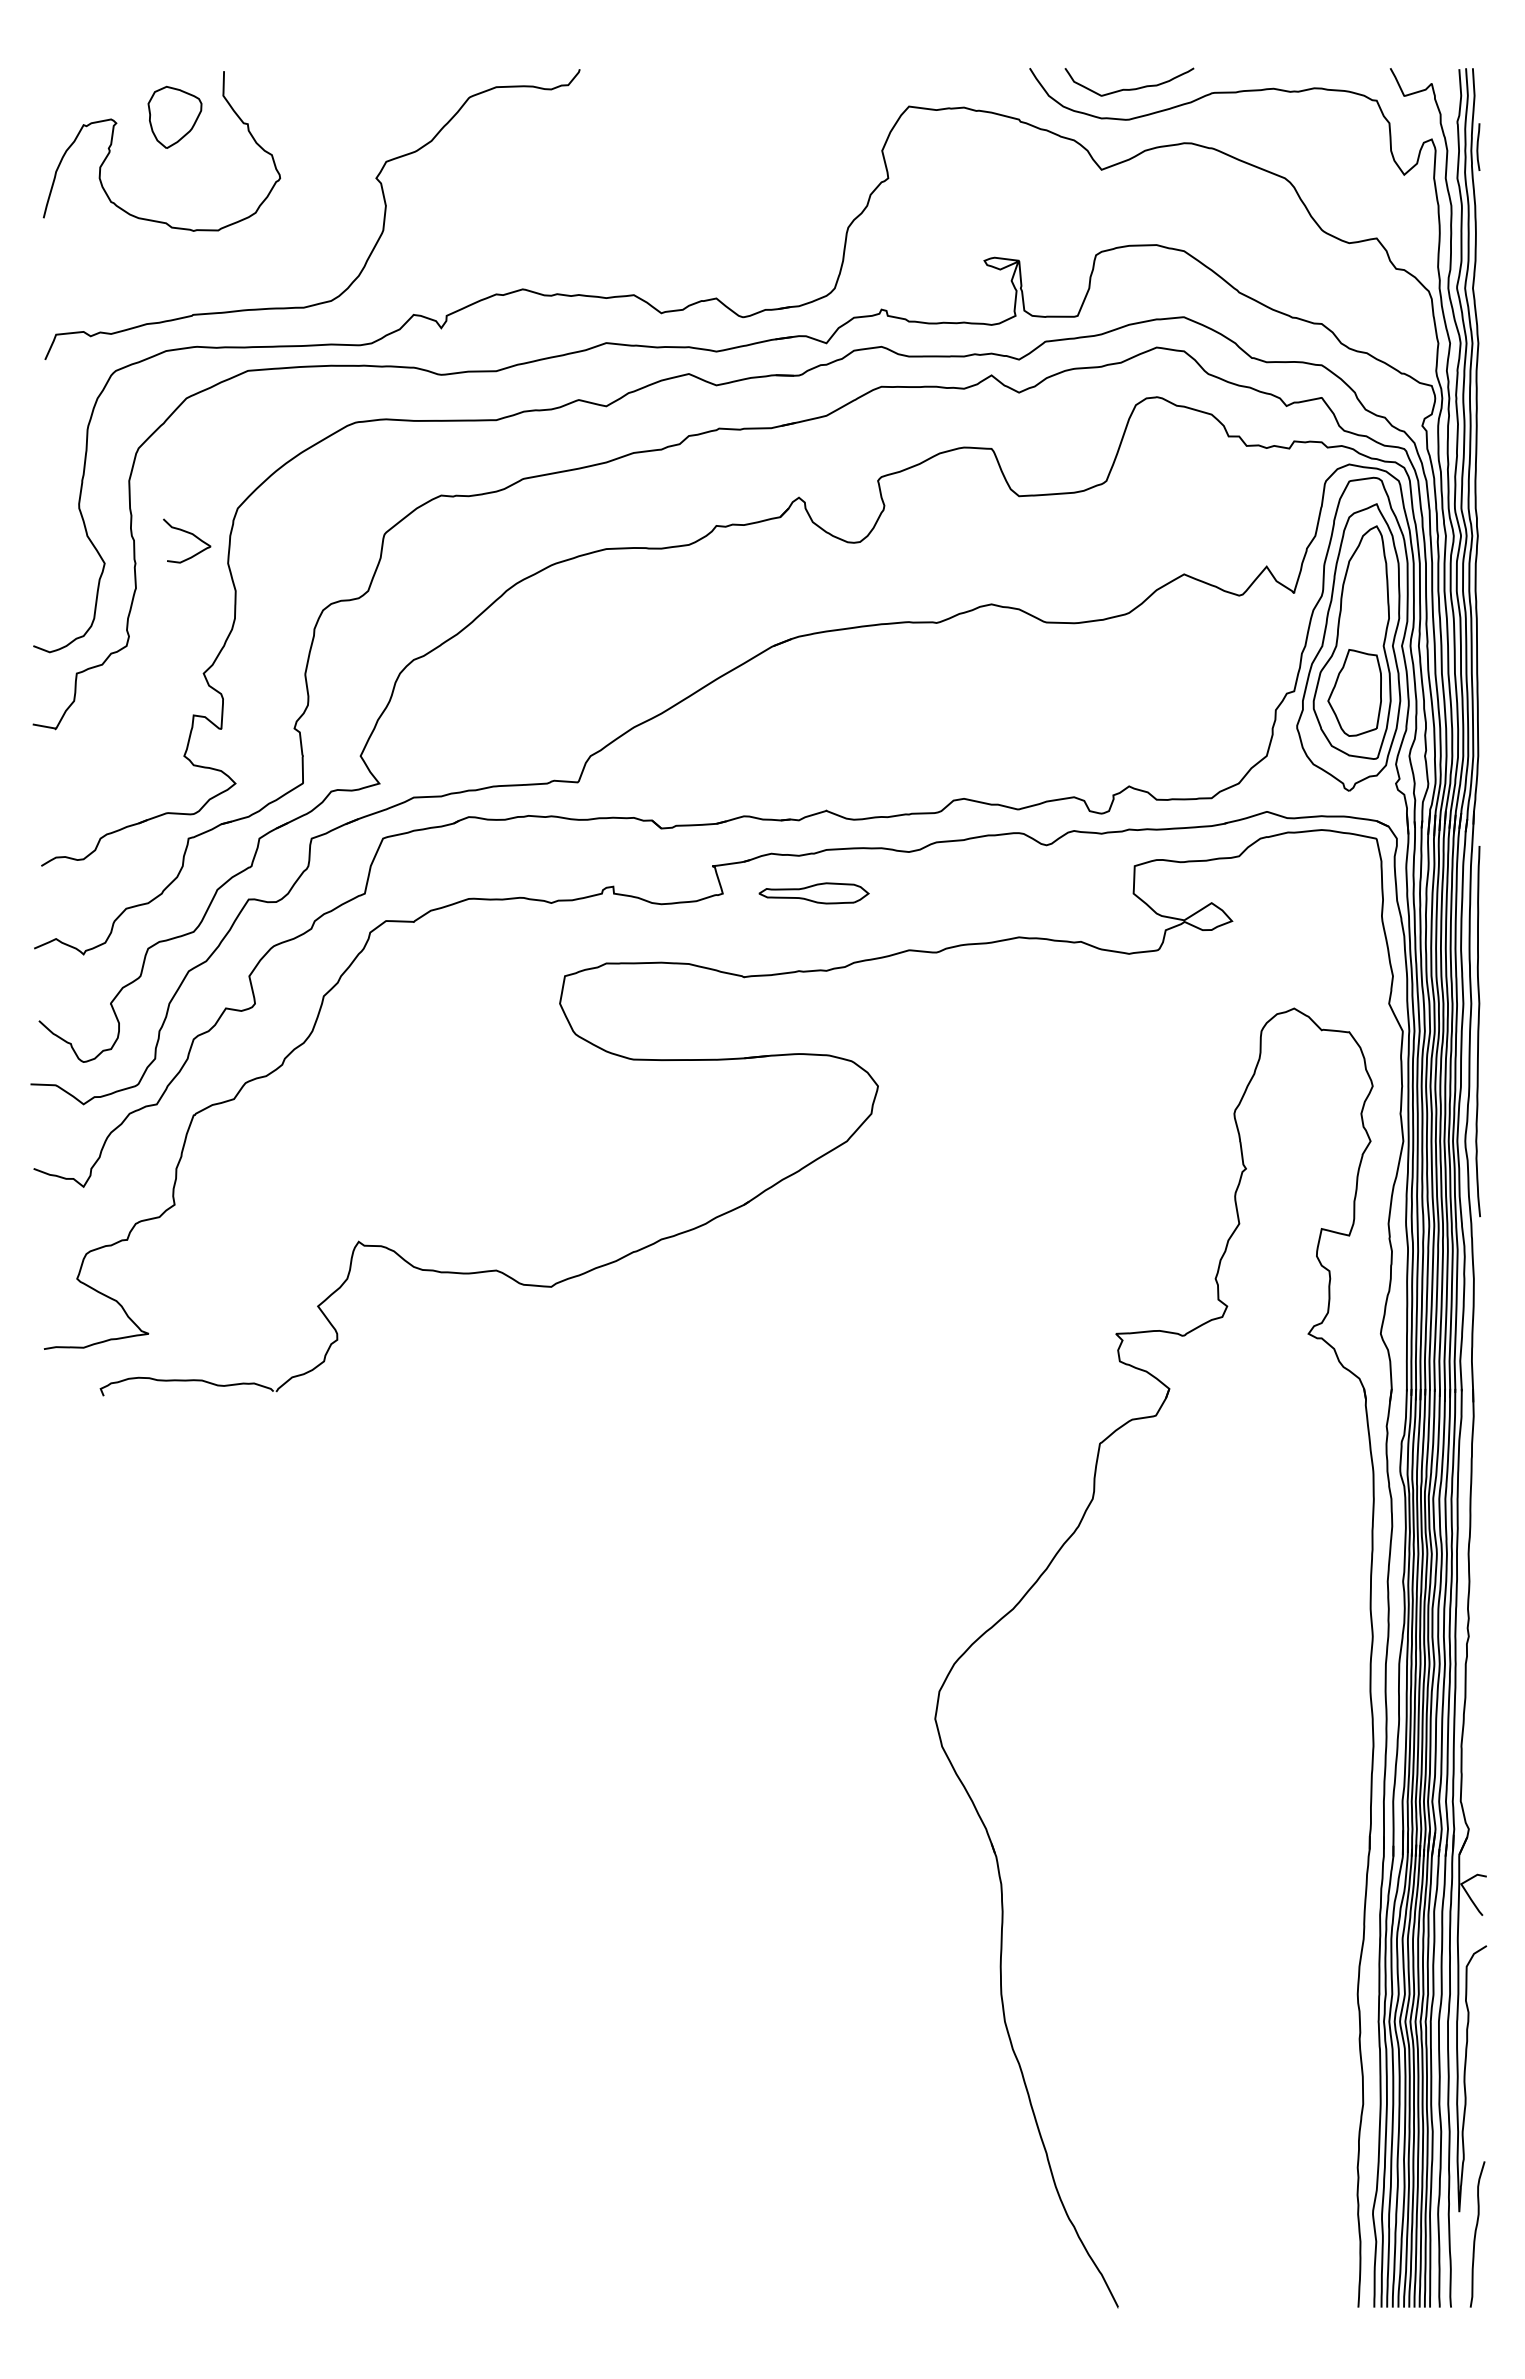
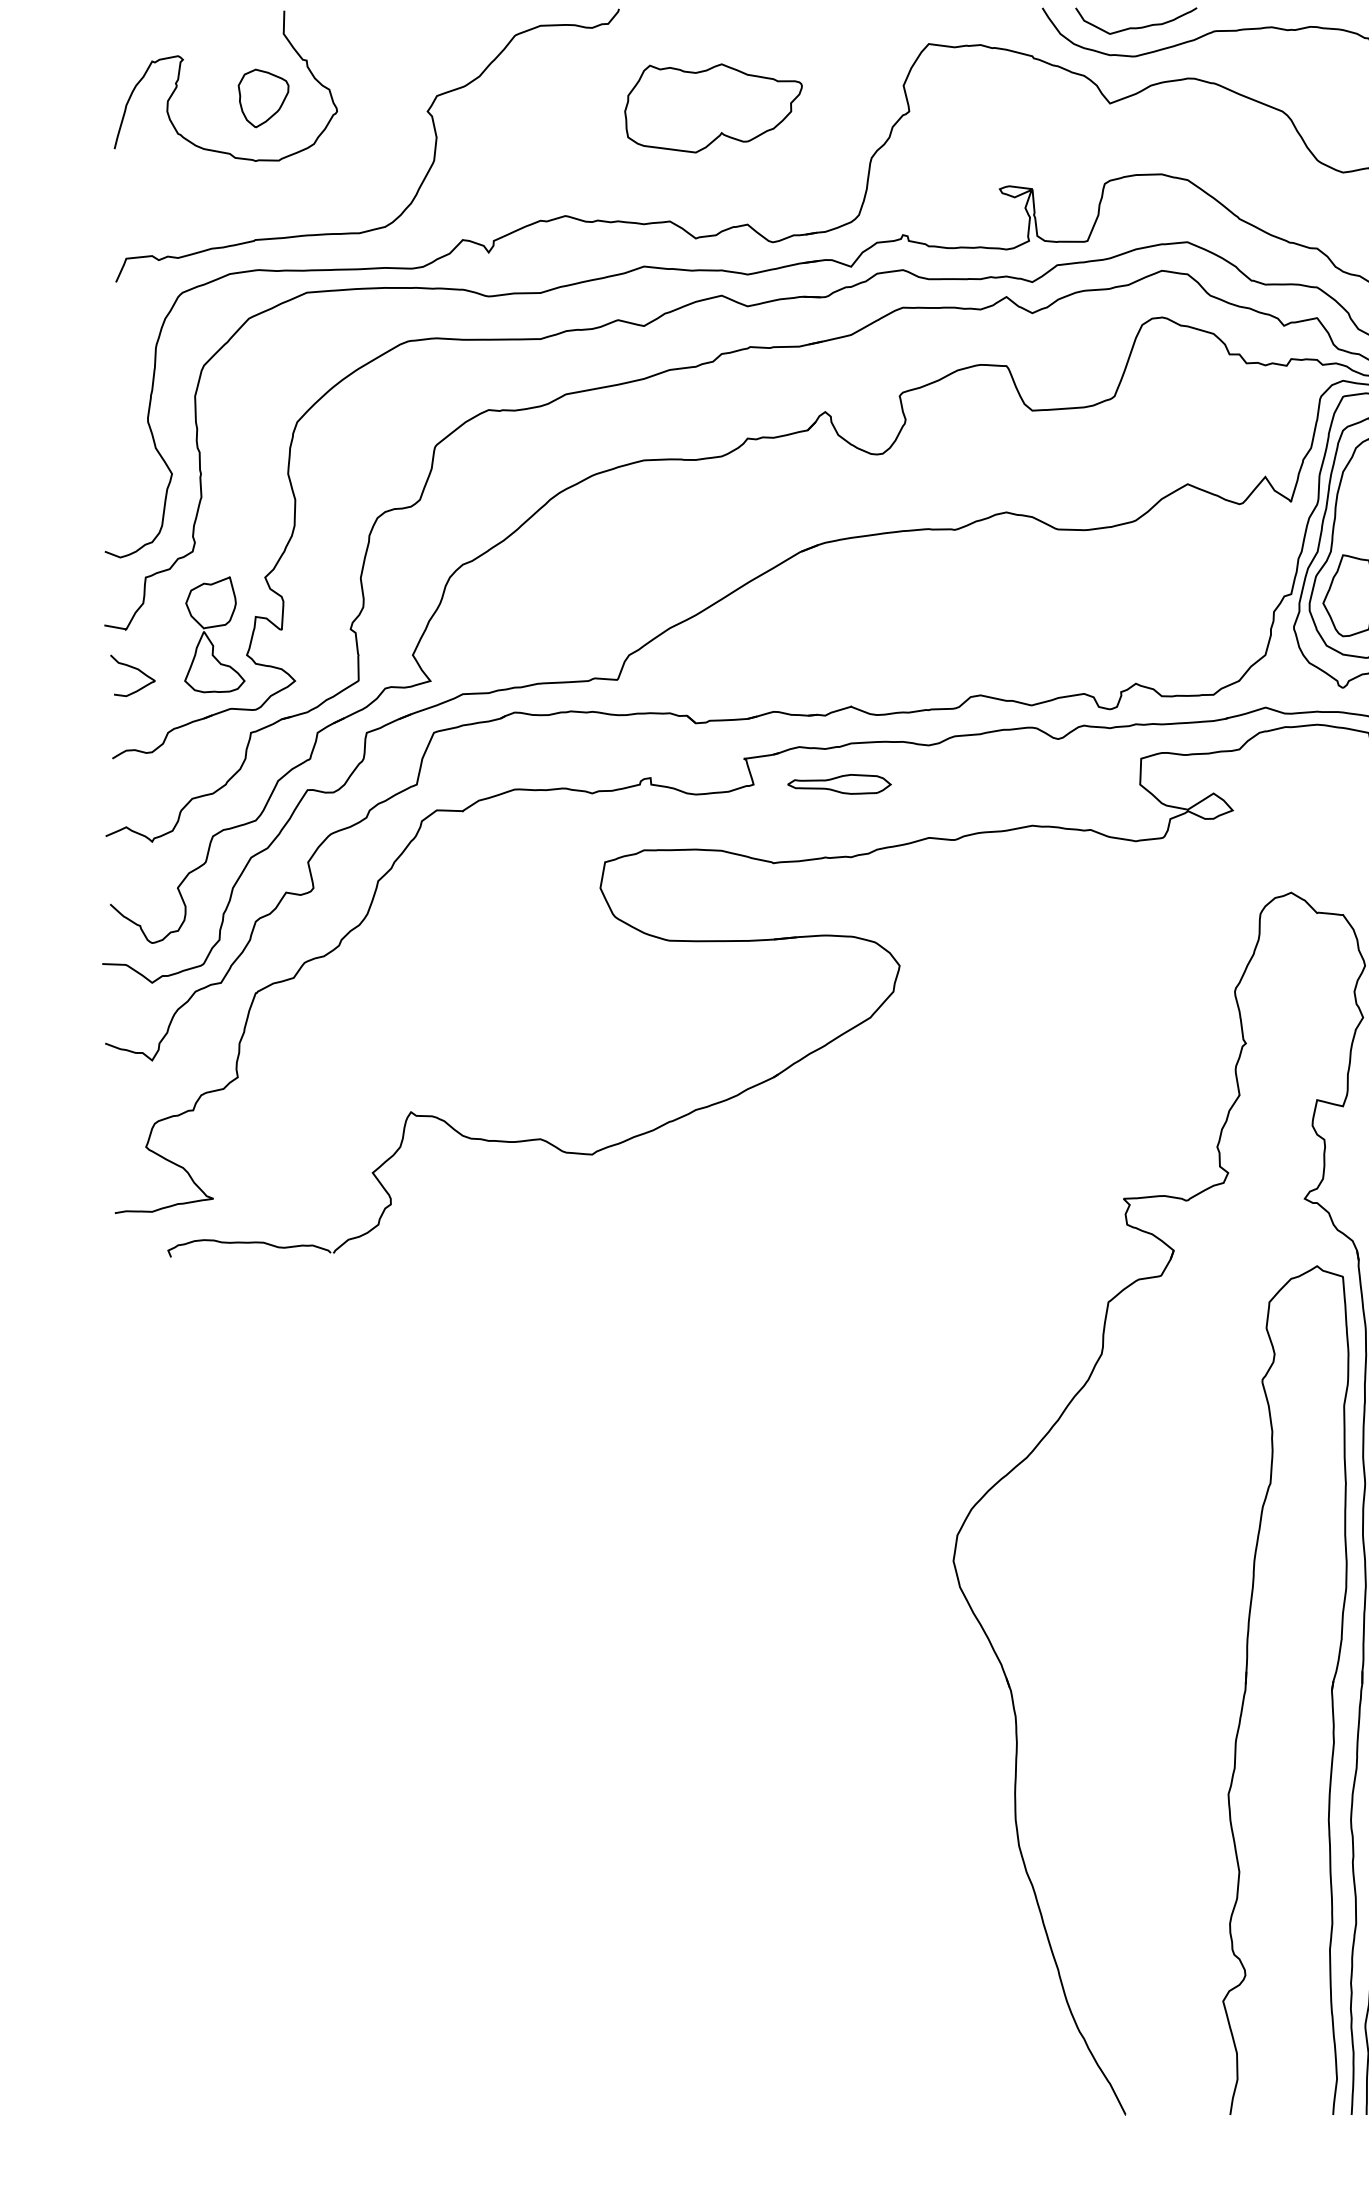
part: (174, 116) -> (263, 97), moved
part: (679, 174) -> (712, 107), added
curve: (190, 534) -> (136, 669), moved
part: (143, 736) -> (208, 636), added
part: (1246, 1855) -> (1246, 1689), added

